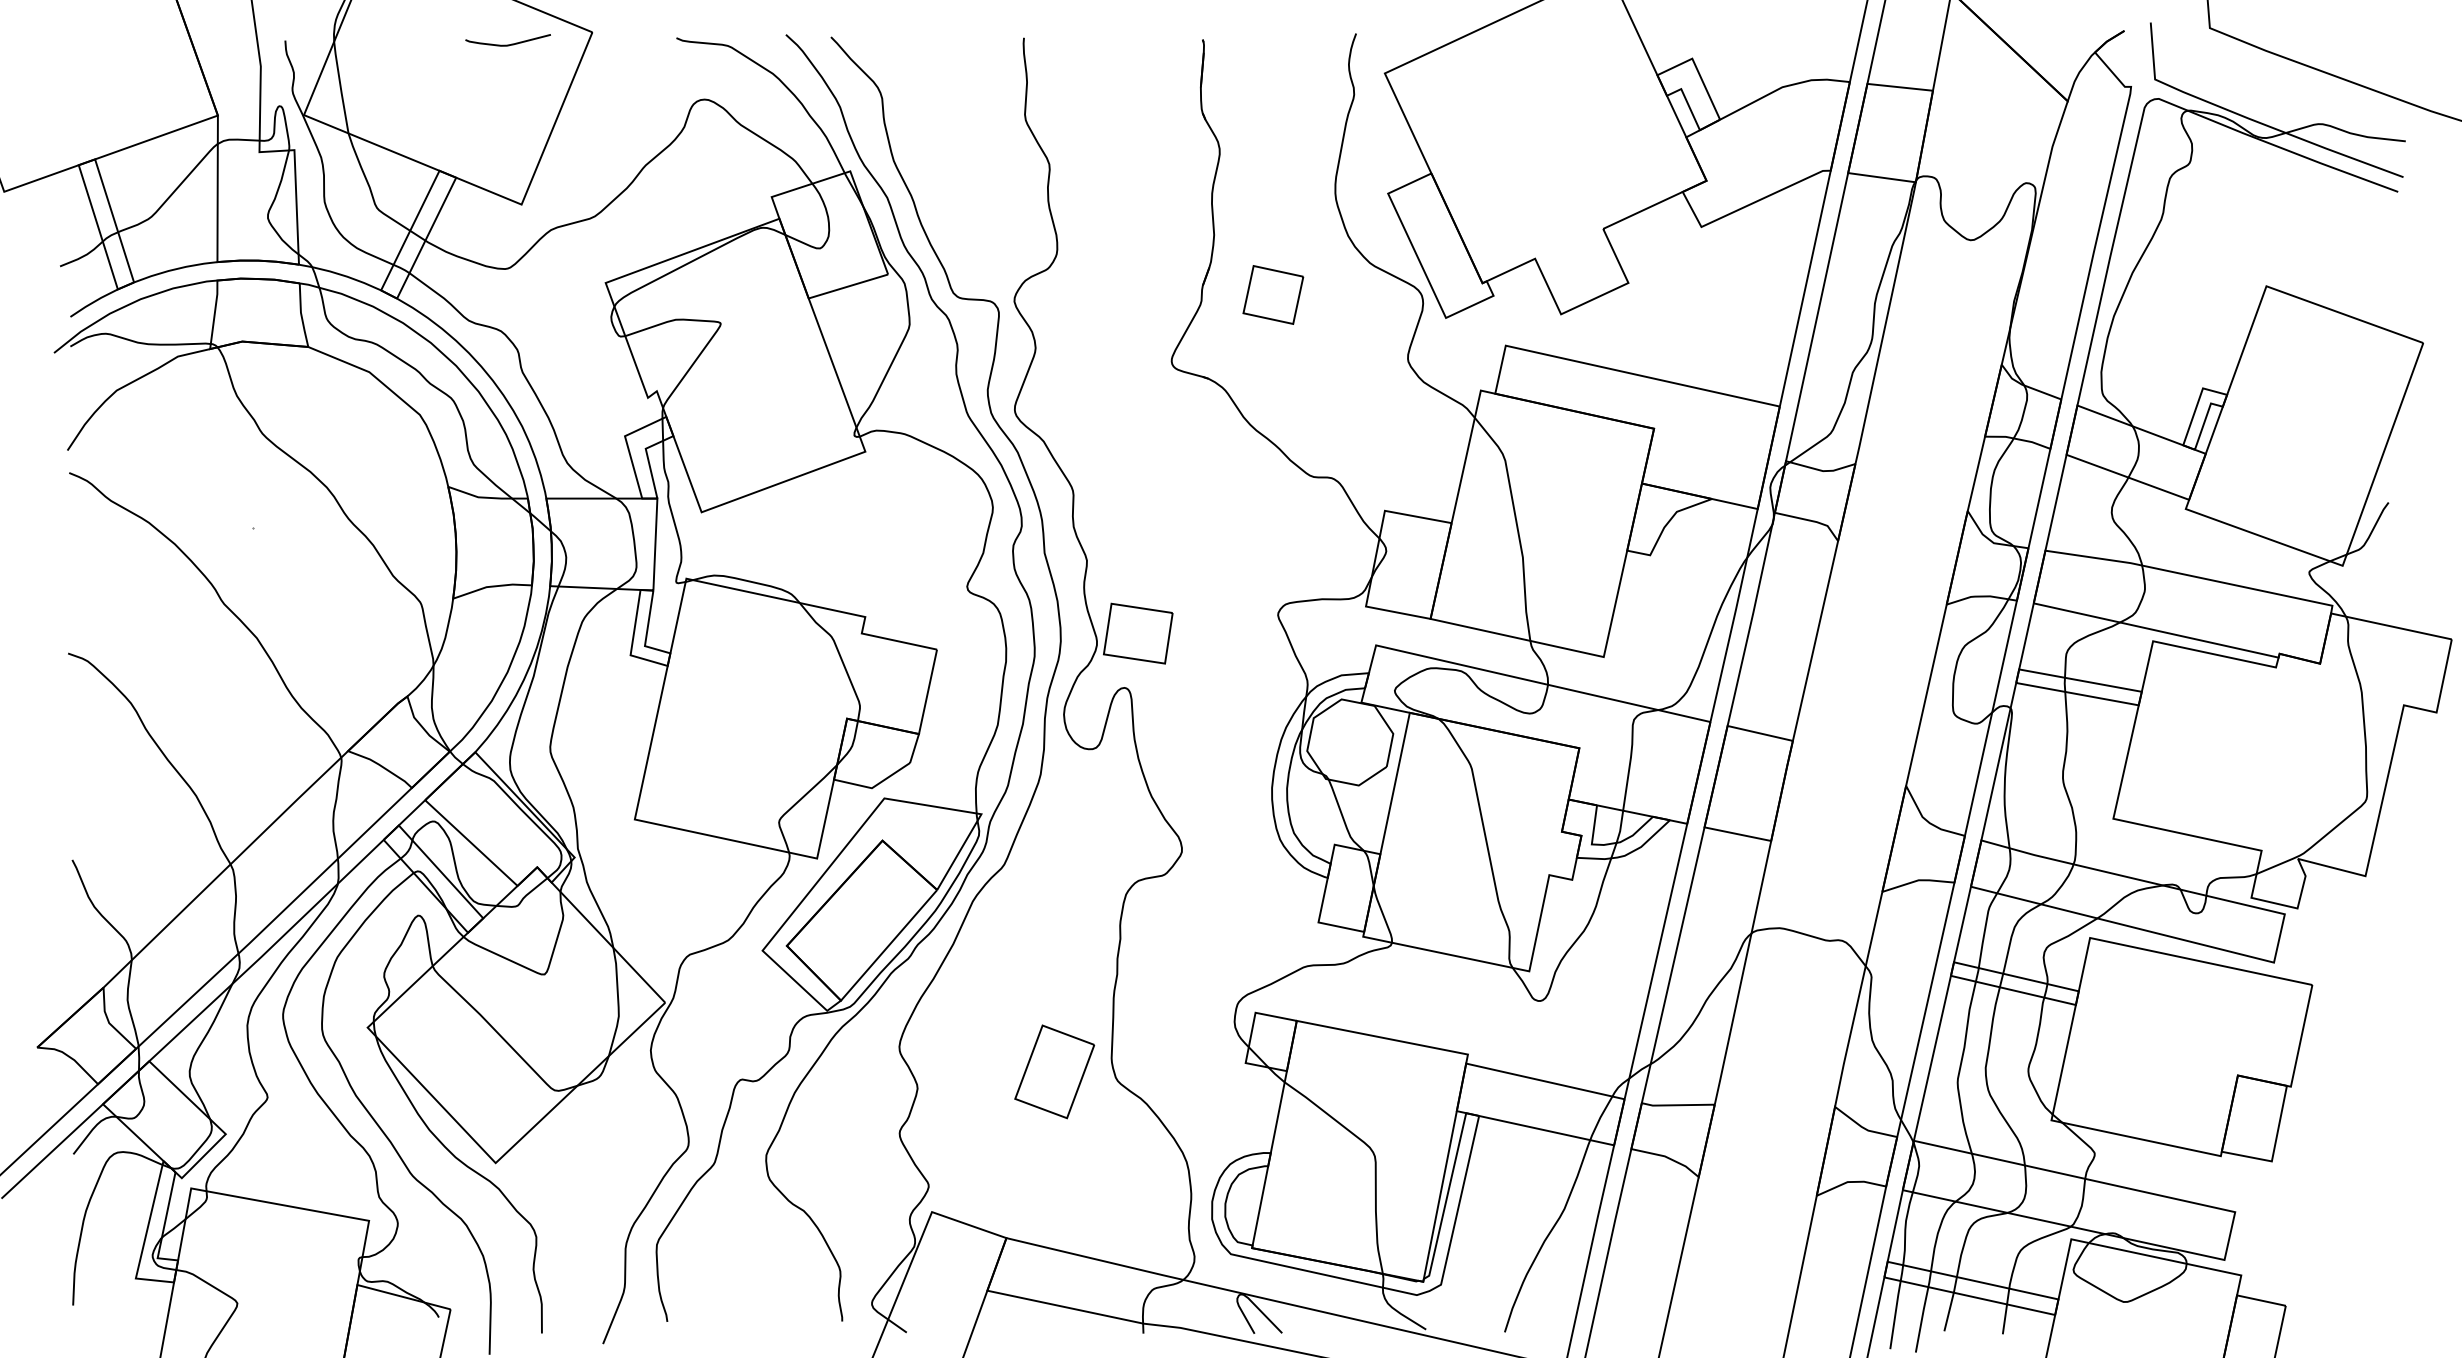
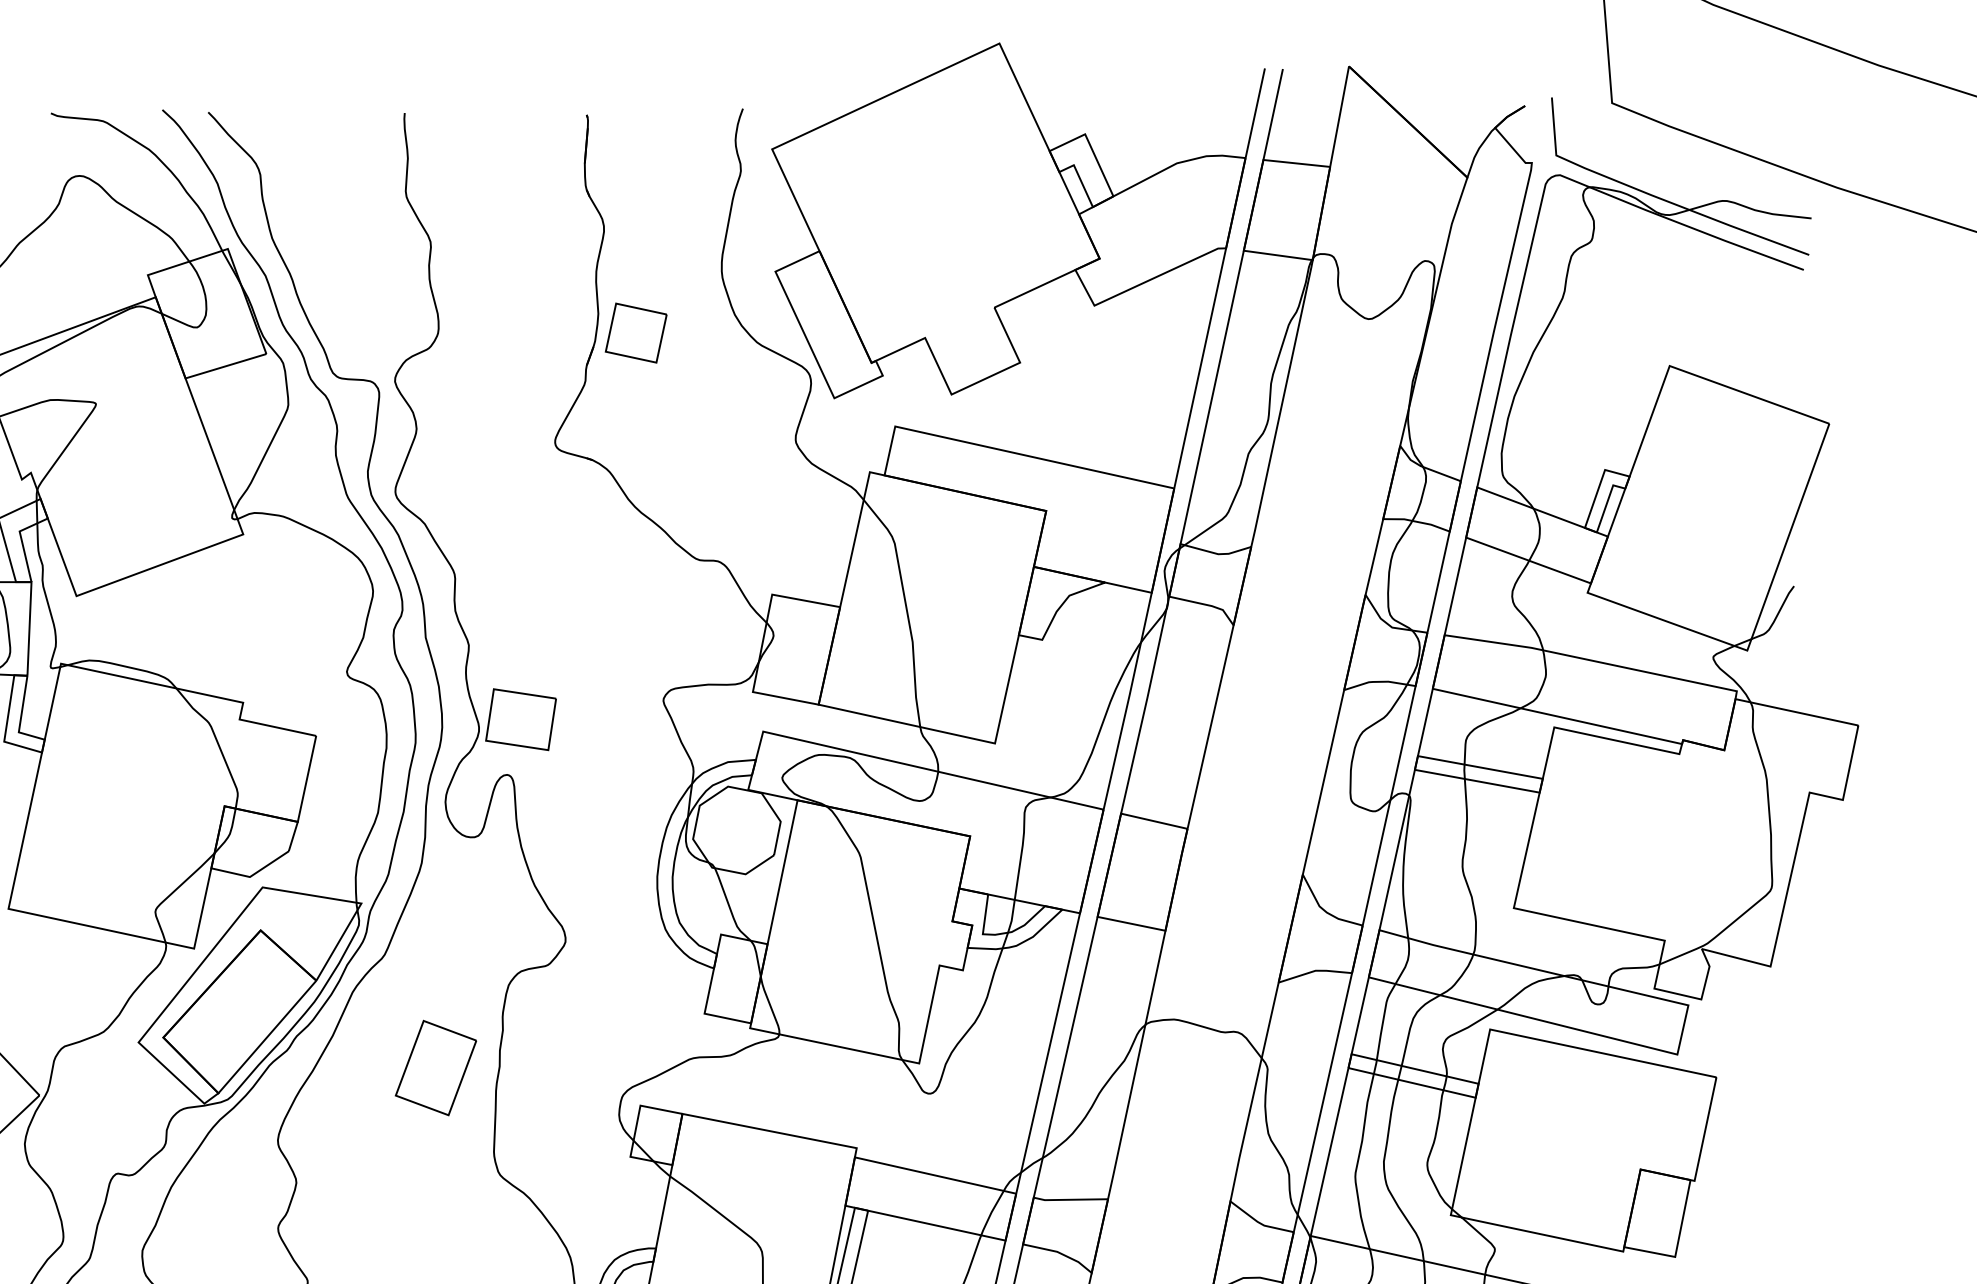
part: (1273, 294) -> (636, 332), moved
part: (1054, 1071) -> (435, 1067), moved

